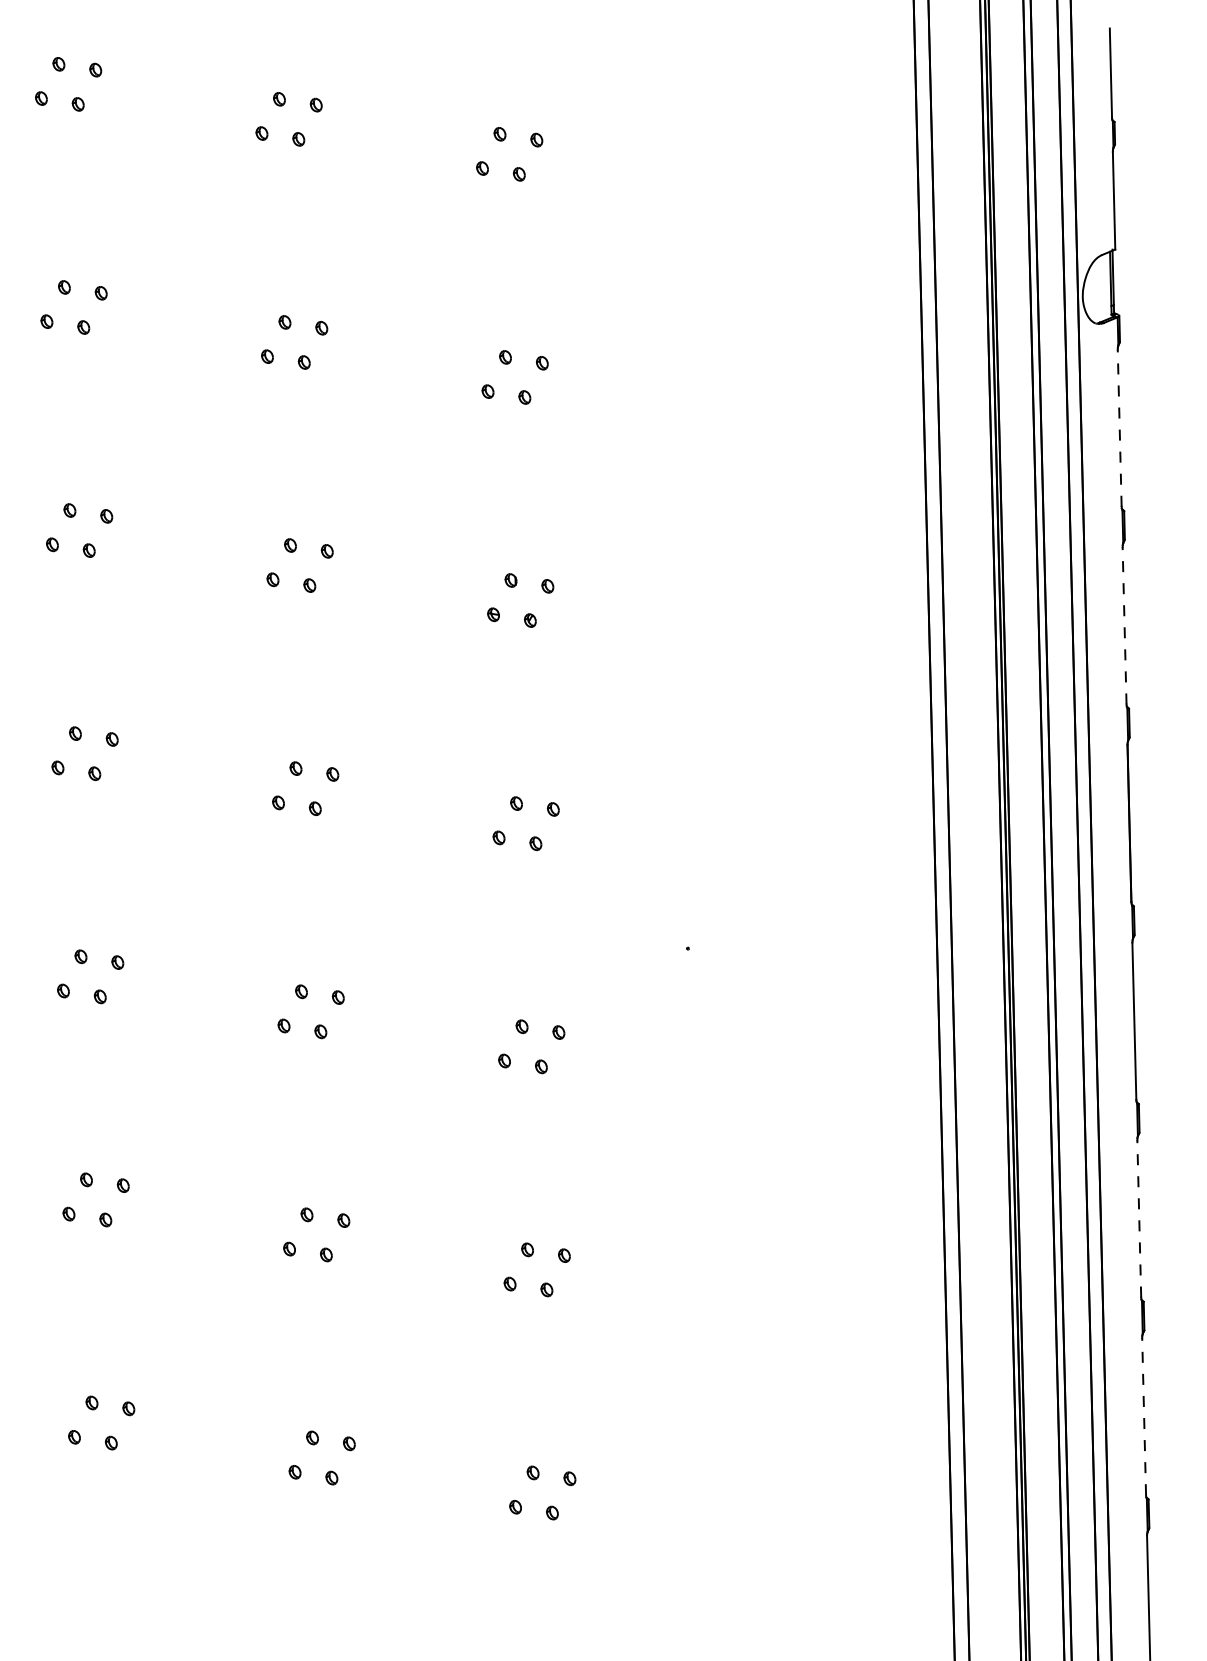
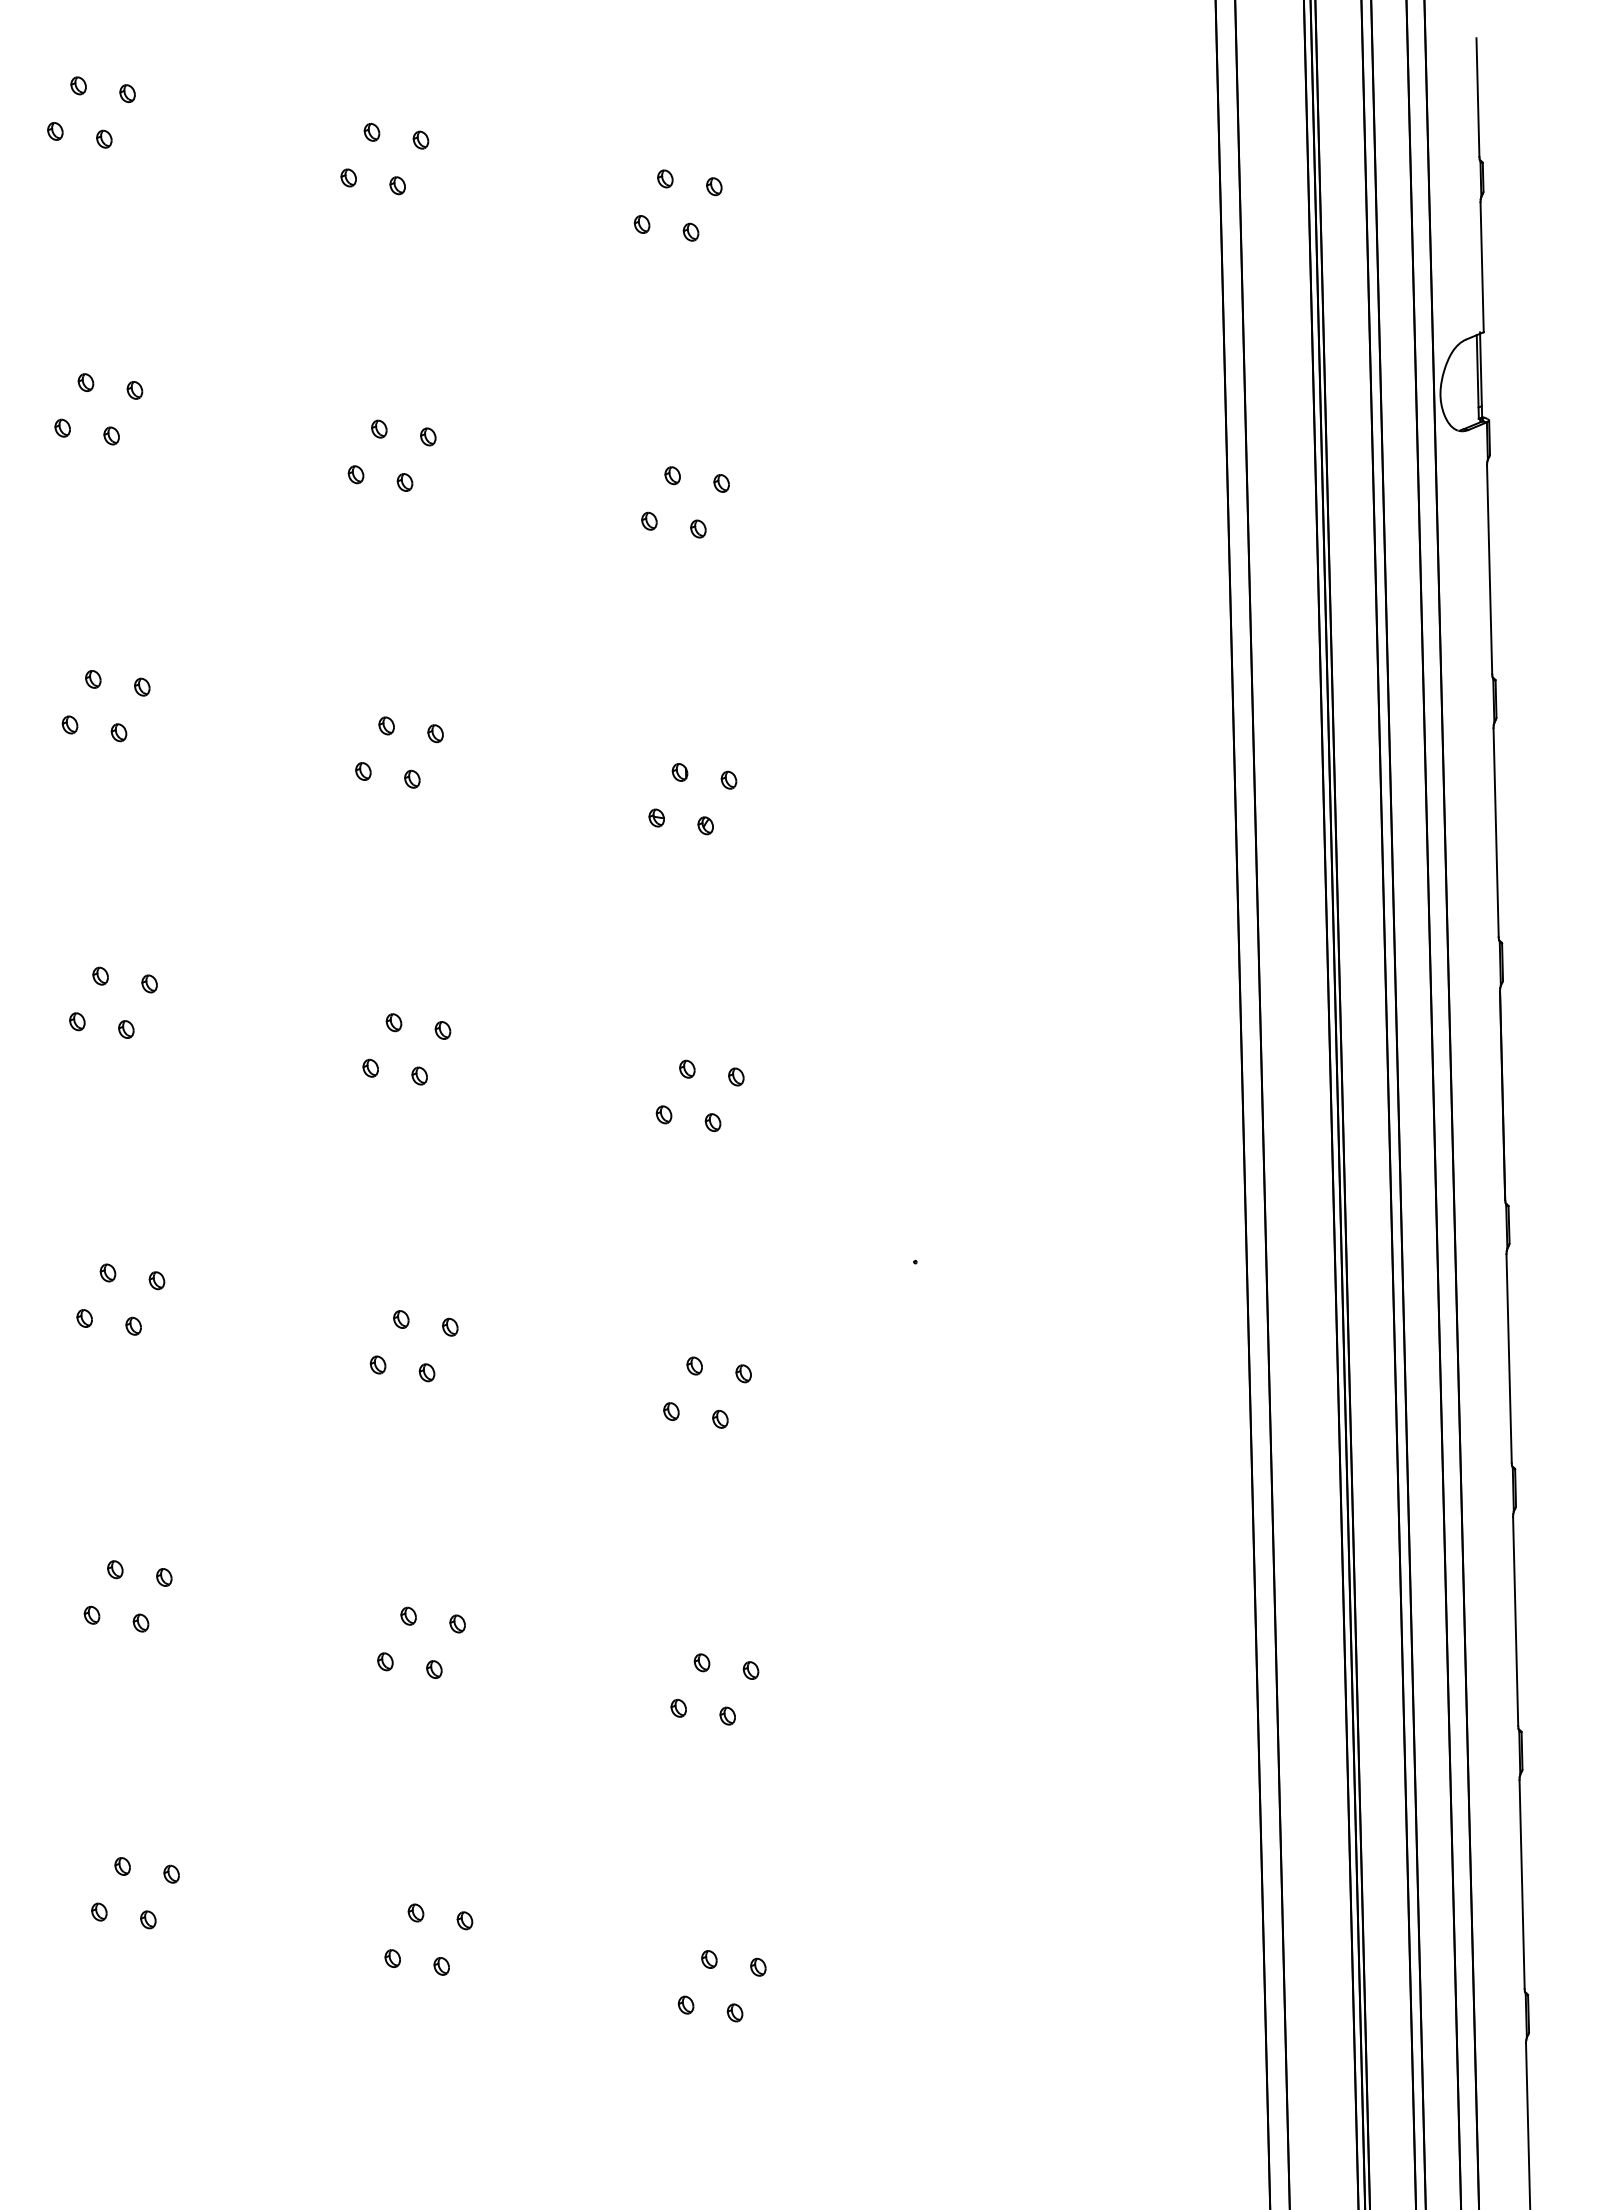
line: (1119, 427) -> (1489, 569), dashed -> solid
line: (1124, 625) -> (1496, 832), dashed -> solid
line: (1139, 1218) -> (1515, 1621), dashed -> solid
line: (1144, 1416) -> (1522, 1884), dashed -> solid

